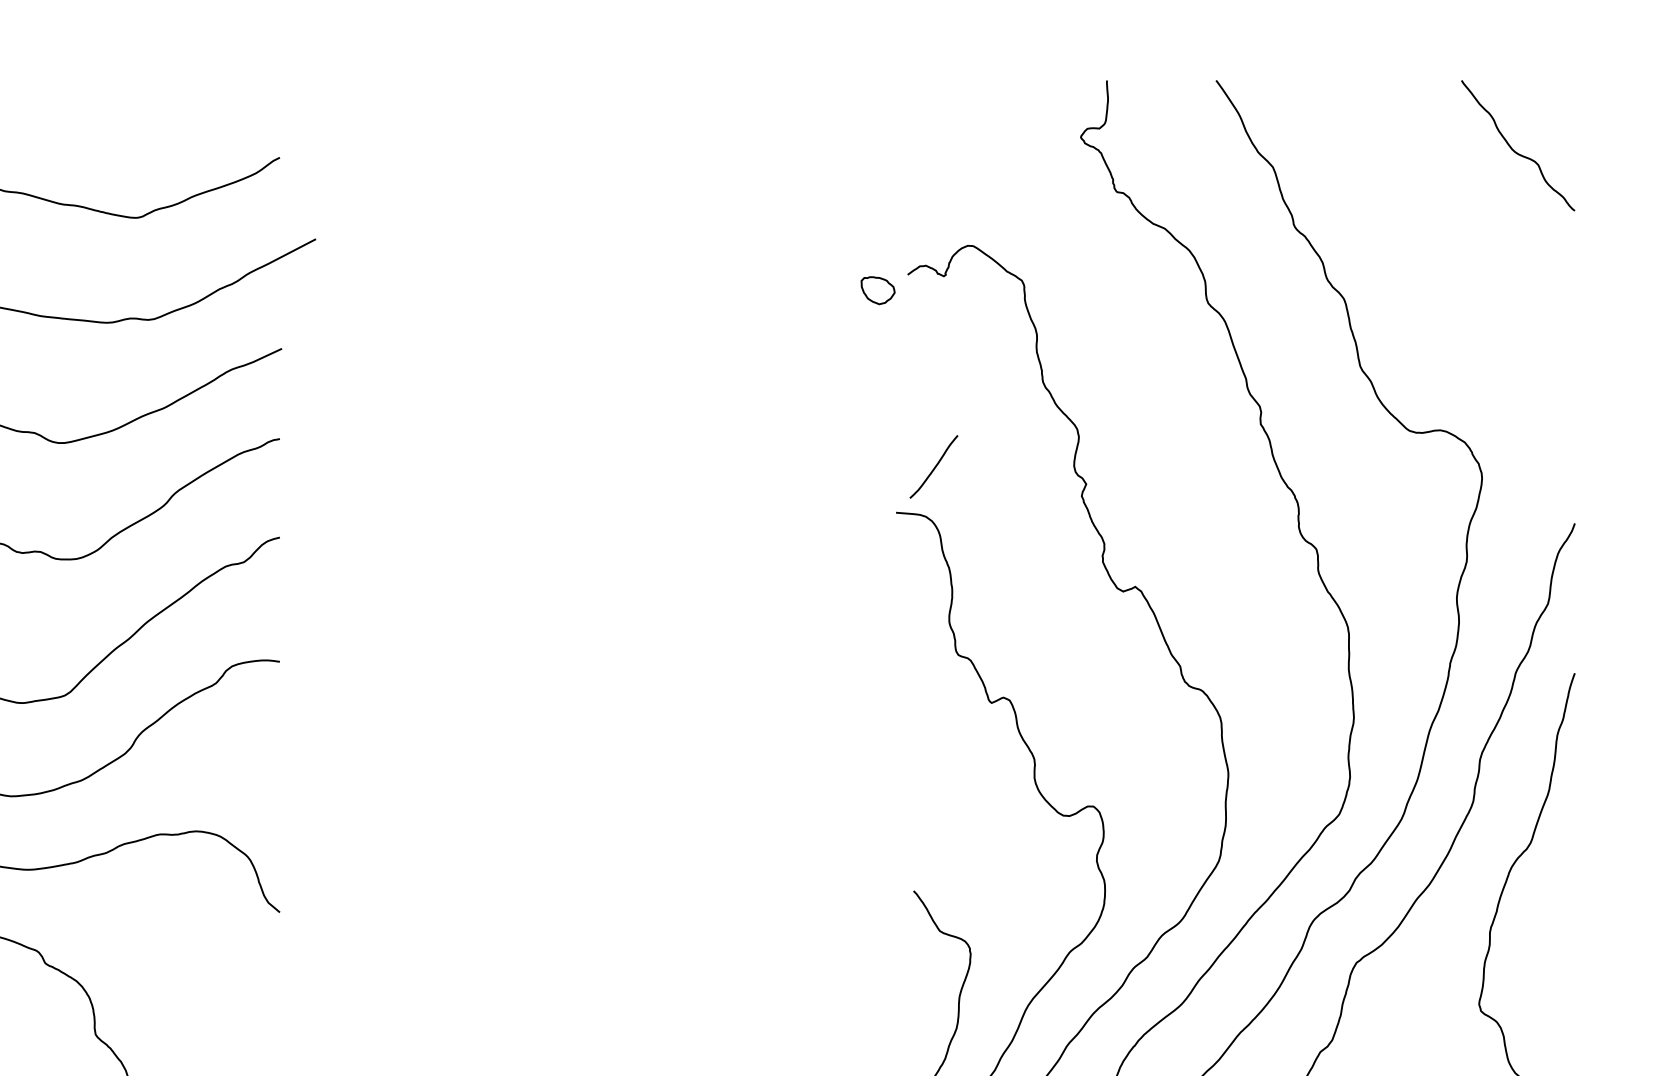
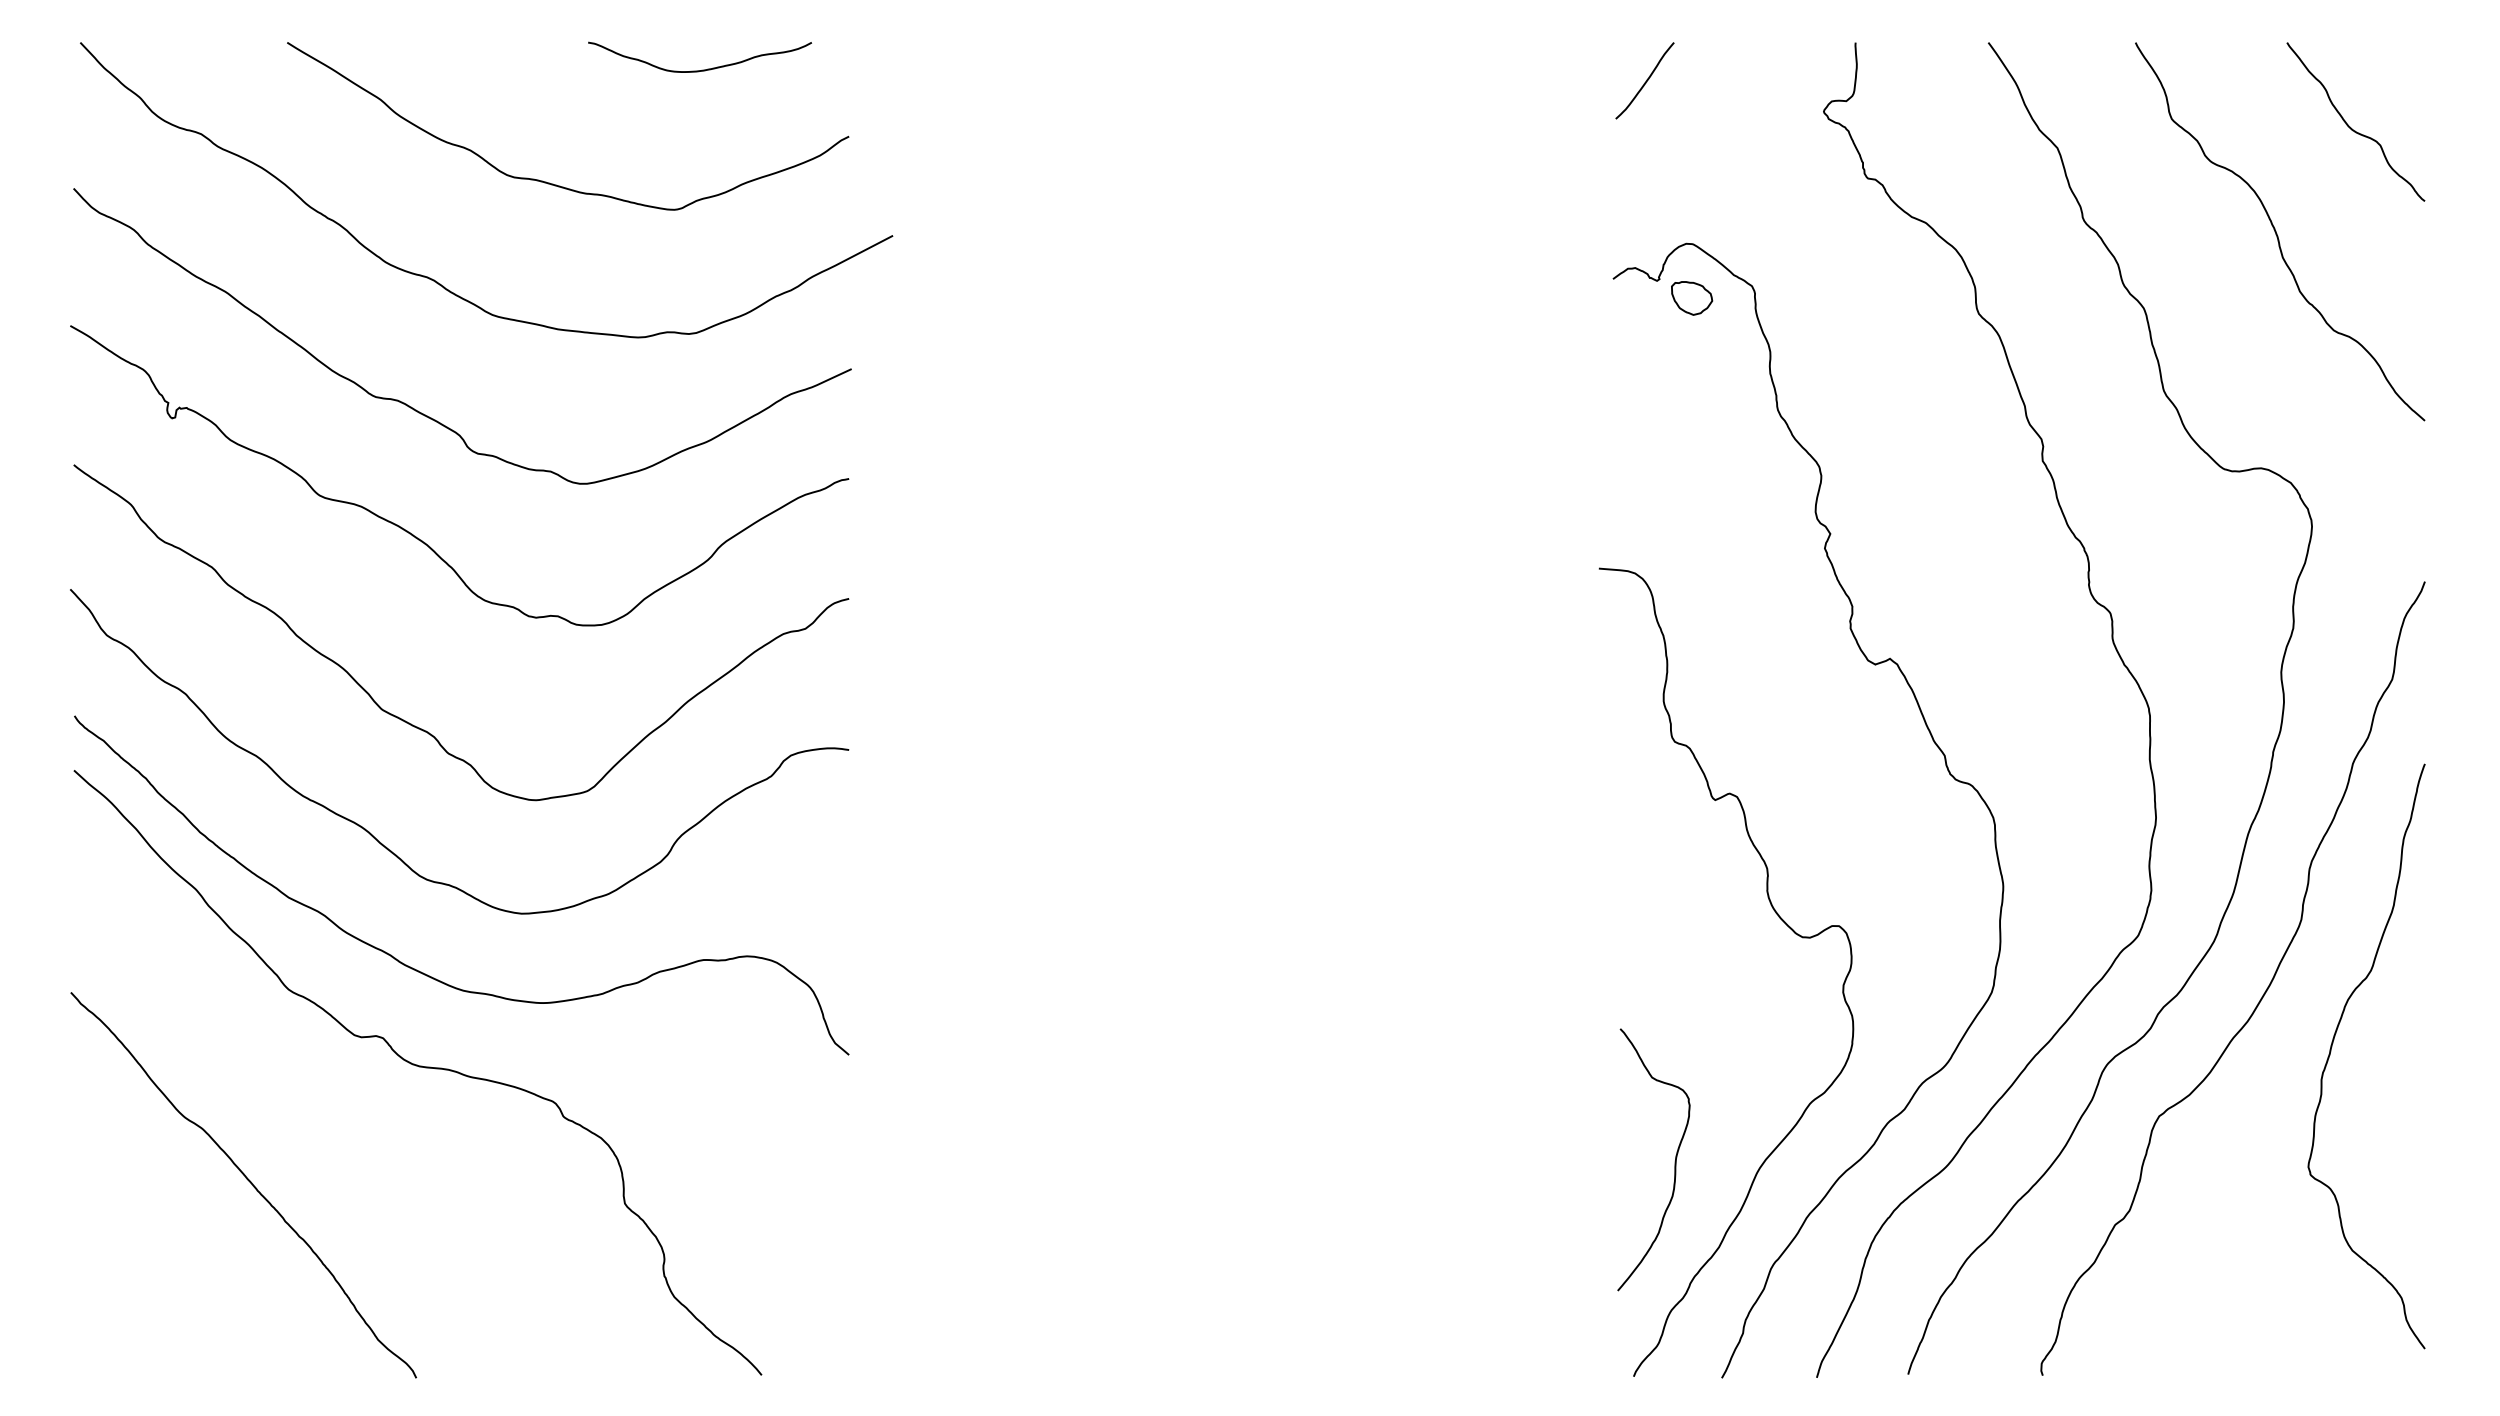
curve: (159, 102) -> (702, 69), added
curve: (1453, 237) -> (2277, 233), added
part: (878, 290) -> (1692, 298), moved
curve: (934, 467) -> (1645, 81), moved

